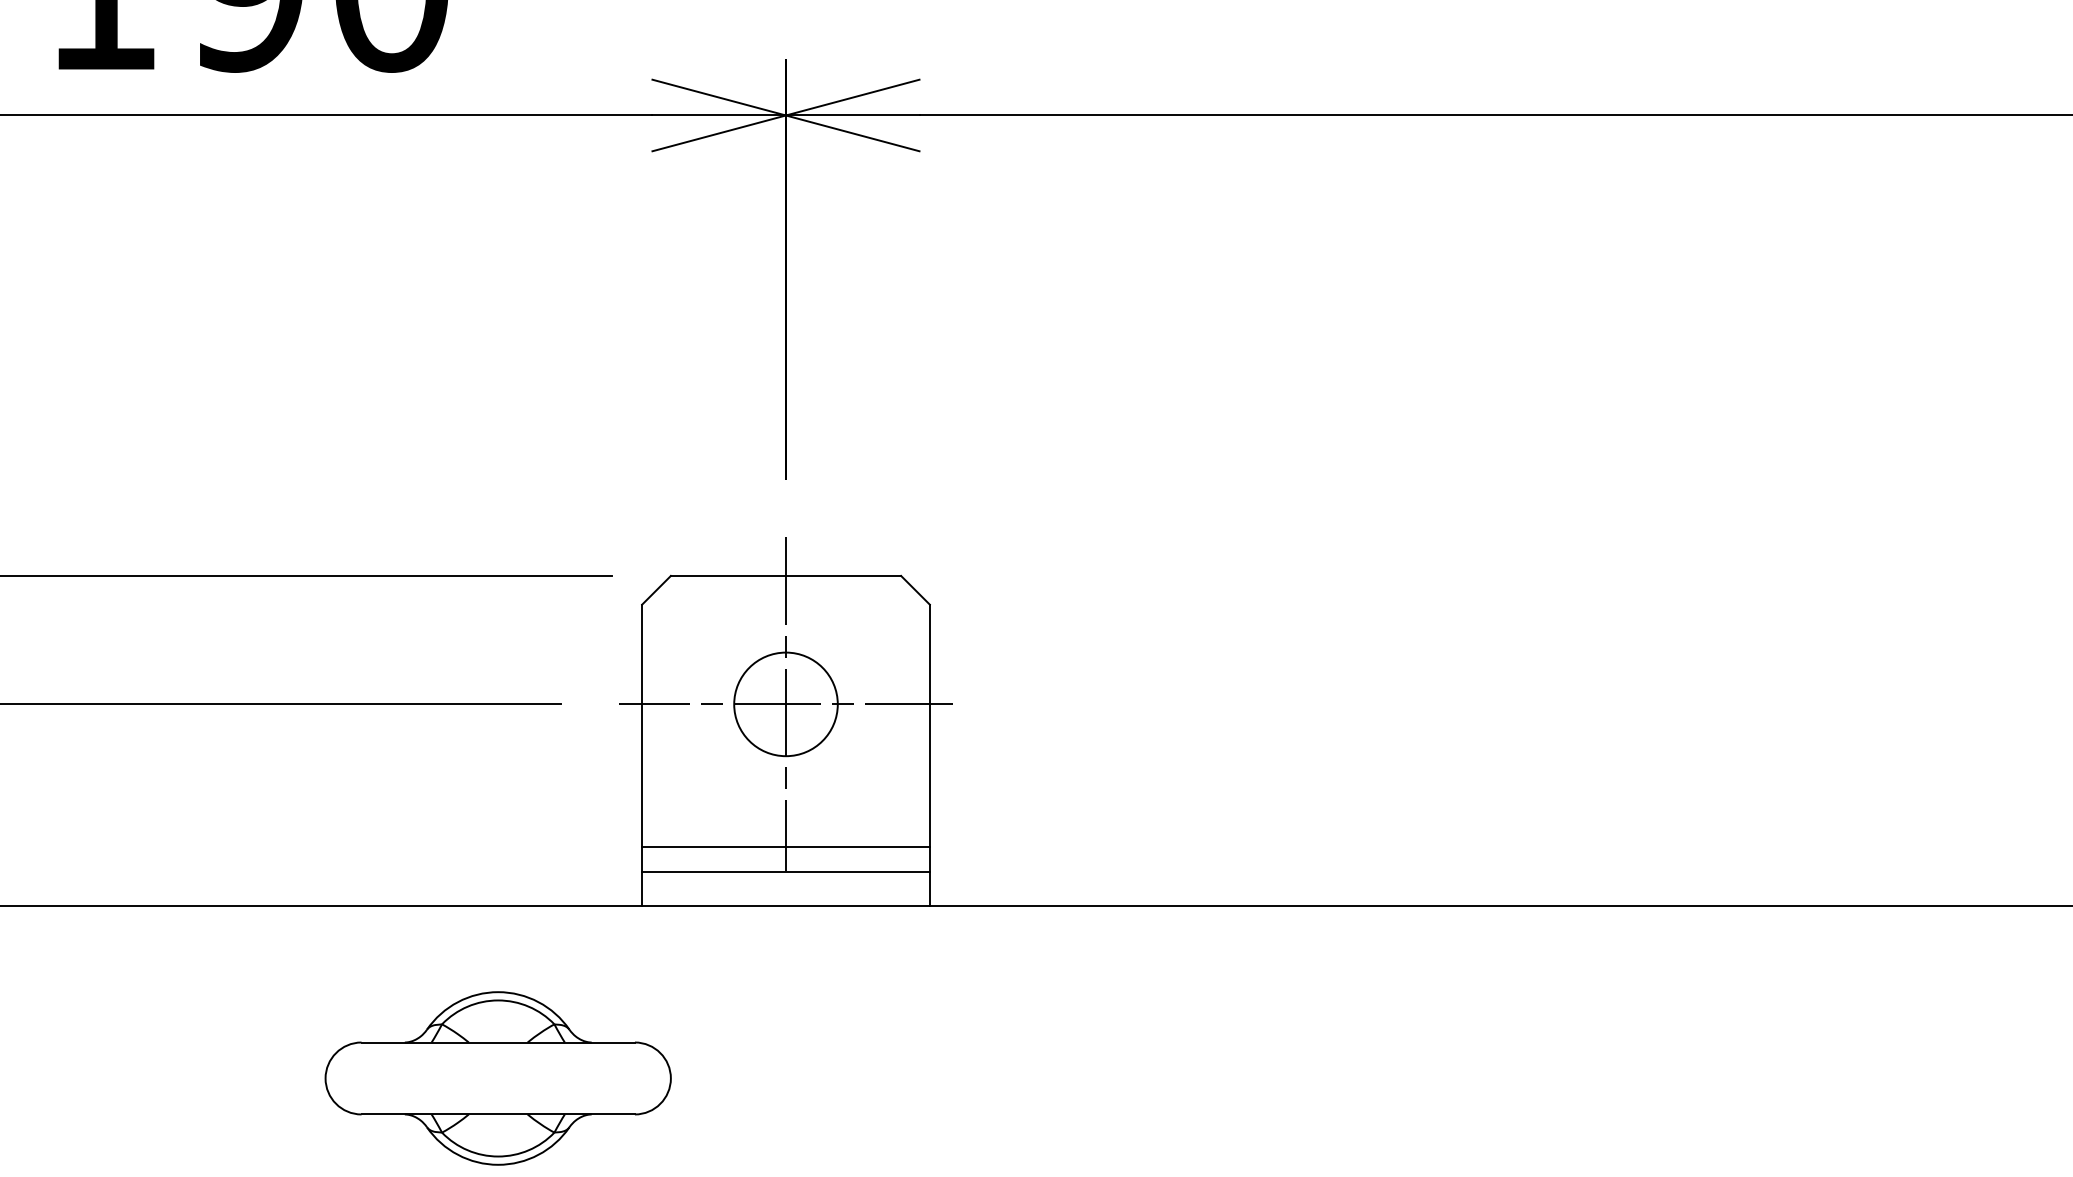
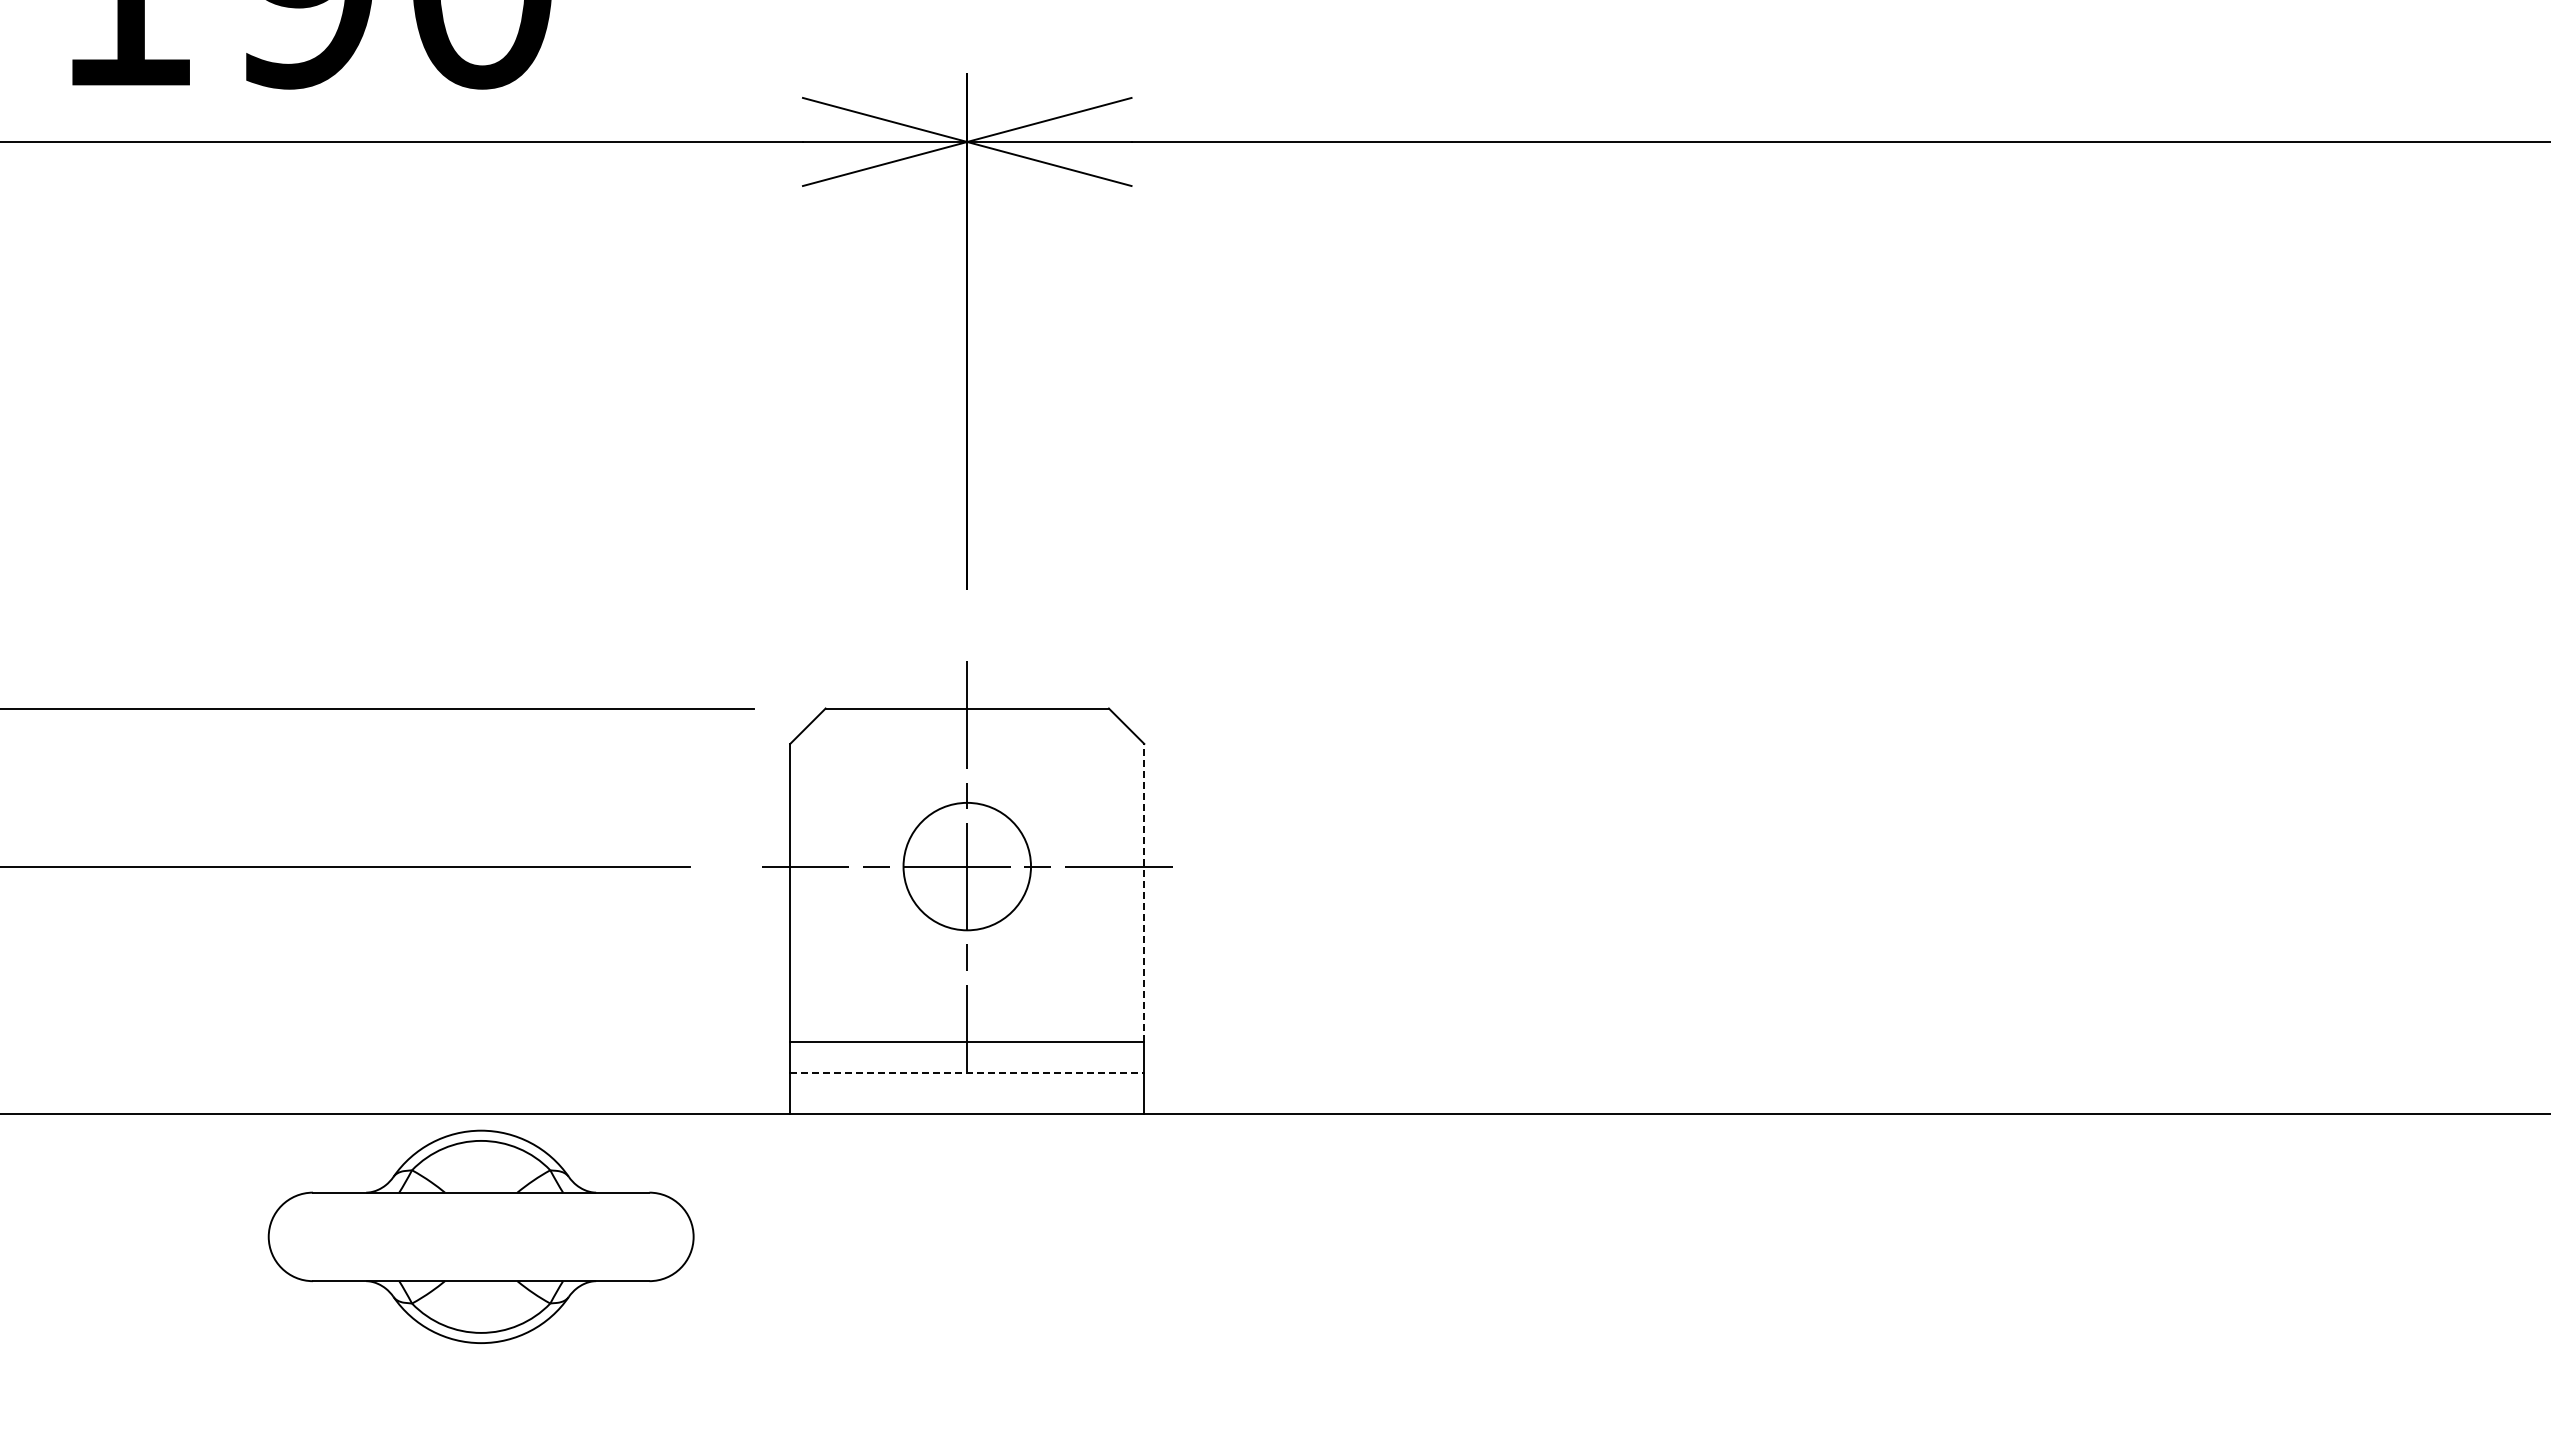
line: (930, 725) -> (1144, 892), solid -> dashed
line: (786, 871) -> (967, 1072), solid -> dashed
part: (497, 1078) -> (480, 1236), moved

